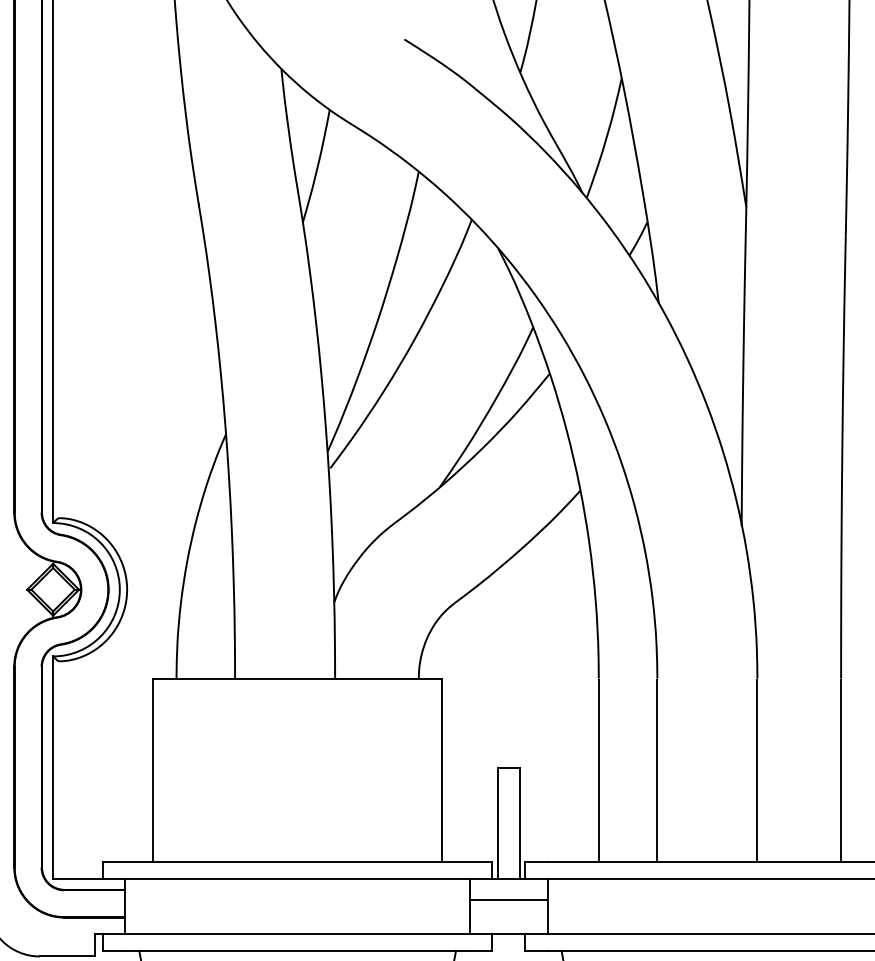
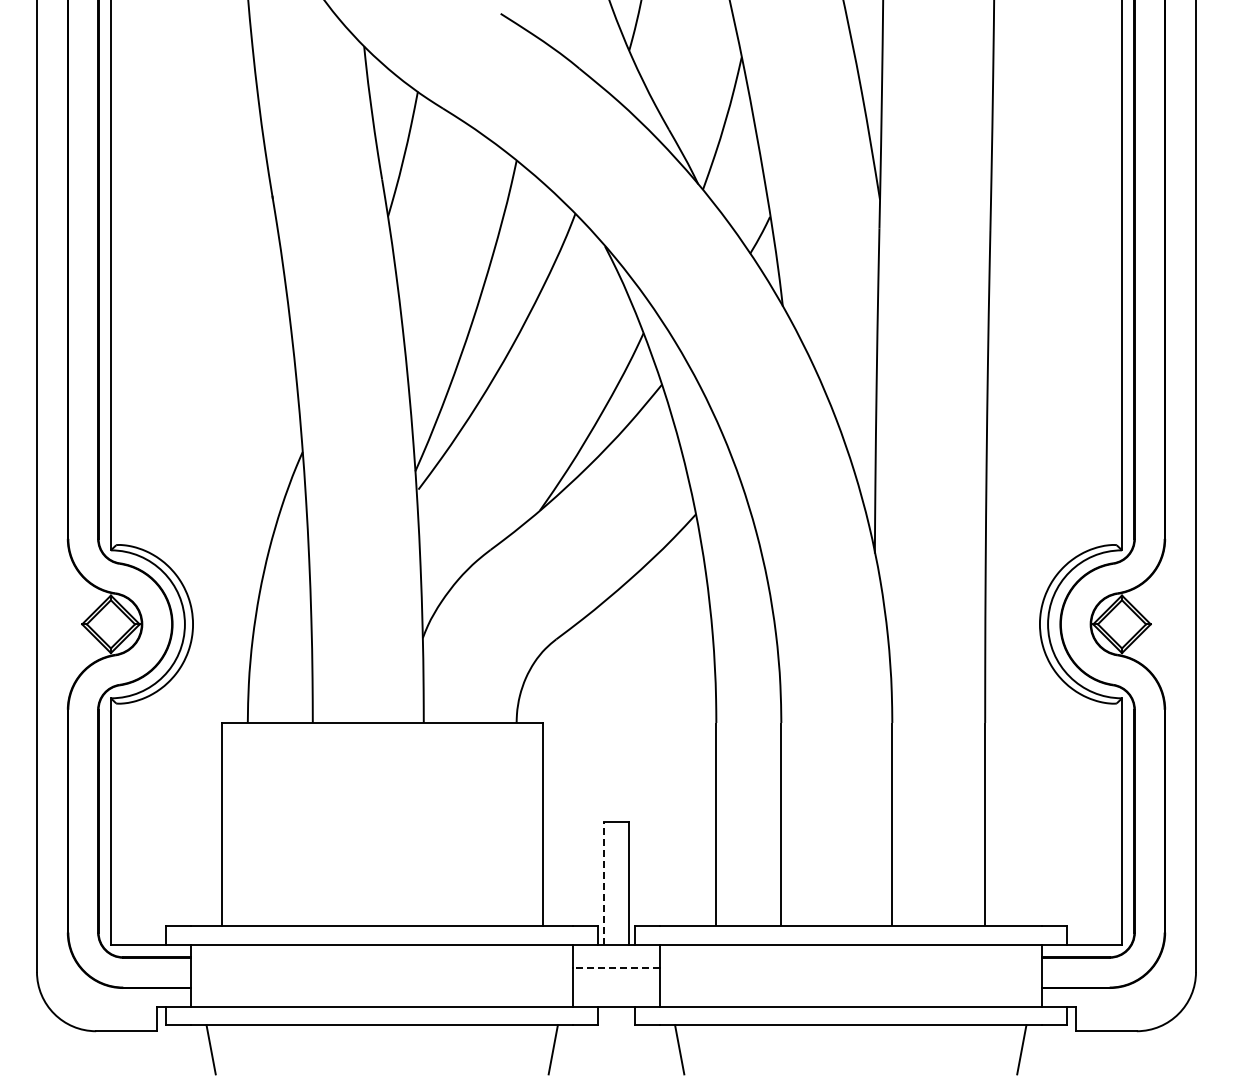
line: (497, 823) -> (604, 883), solid -> dashed
line: (508, 899) -> (616, 968), solid -> dashed

